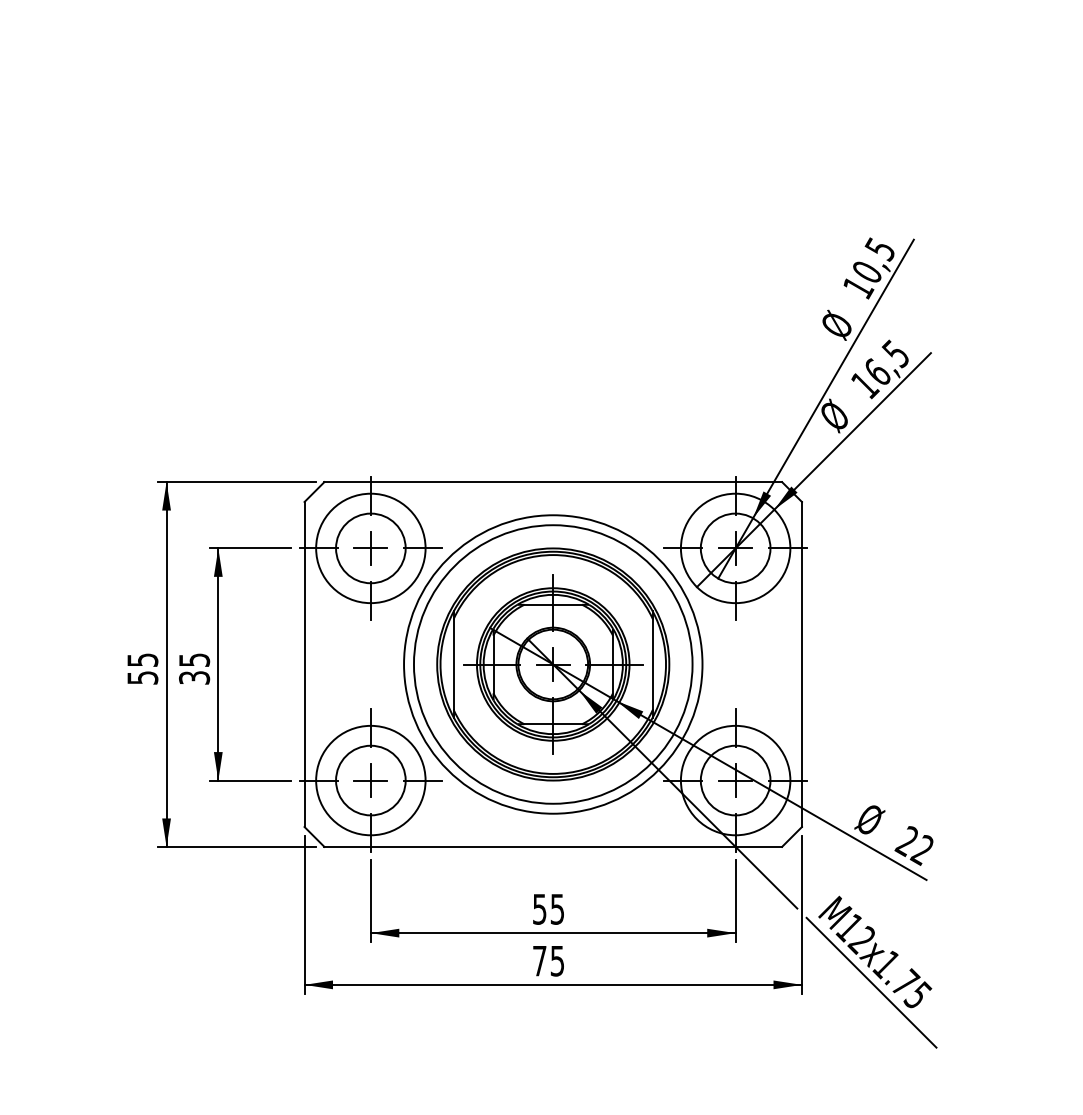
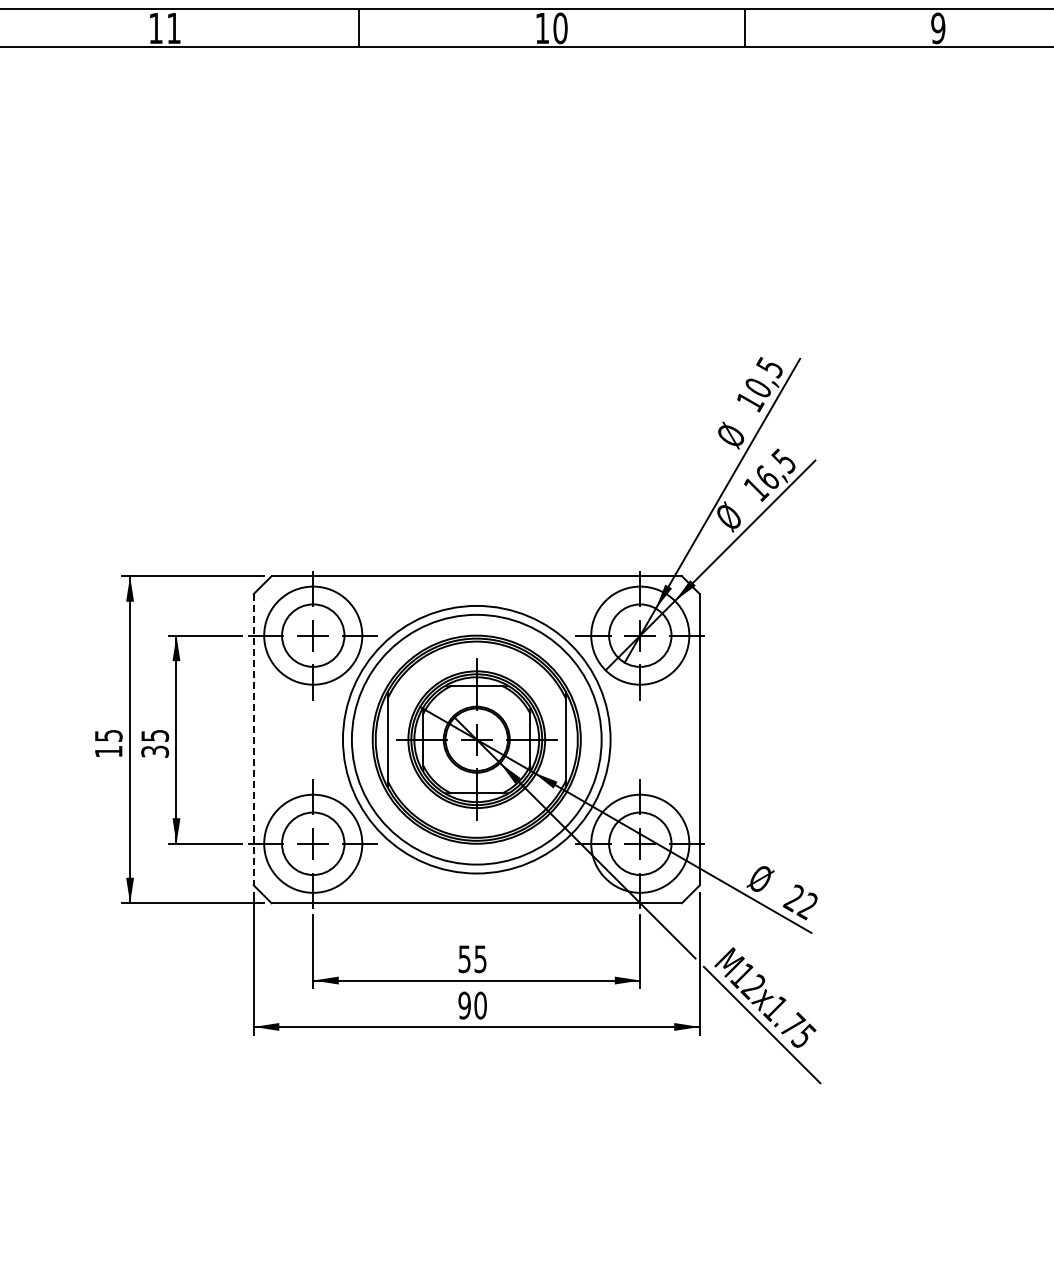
line: (304, 664) -> (253, 739), solid -> dashed
text: (142, 677) -> (108, 751), 55 -> 15
text: (548, 960) -> (472, 1005), 75 -> 90

